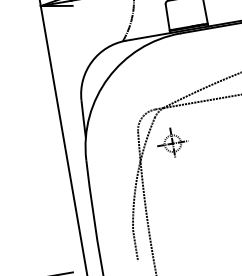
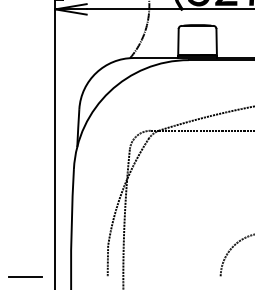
part: (172, 142) -> (161, 166), removed

